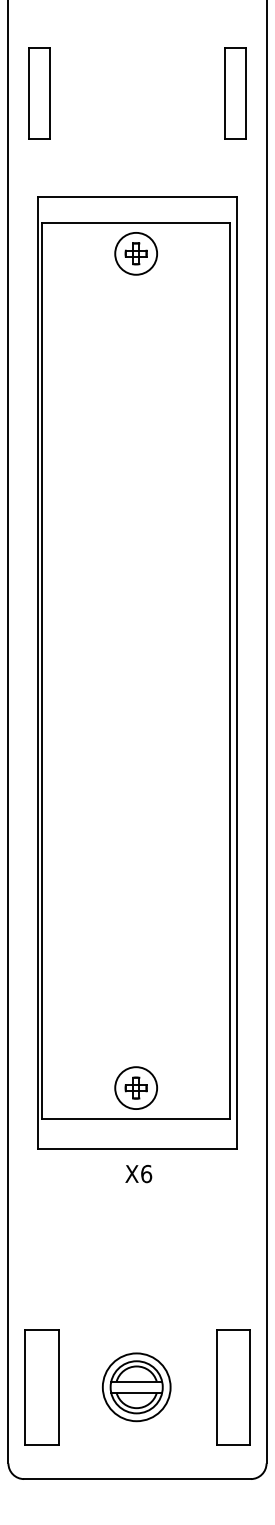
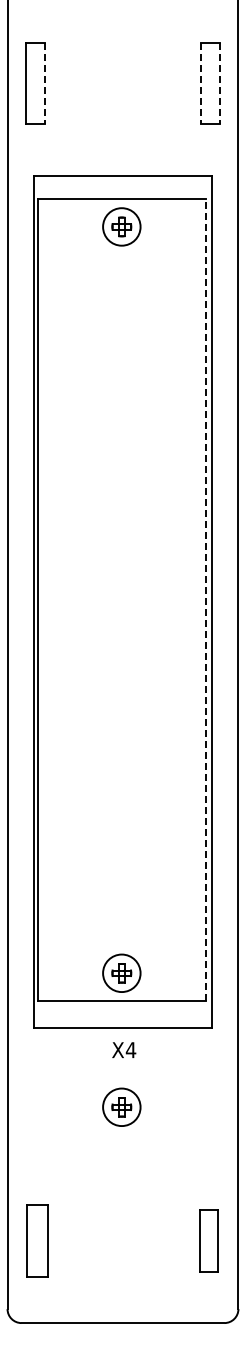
line: (49, 93) -> (44, 83), solid -> dashed
line: (225, 93) -> (201, 83), solid -> dashed
line: (245, 93) -> (219, 83), solid -> dashed
line: (229, 670) -> (205, 599), solid -> dashed
text: (145, 1174) -> (130, 1050), X6 -> X4
part: (135, 1237) -> (121, 1106), added
part: (40, 1386) -> (36, 1240), size x0.7
part: (136, 1386) -> (122, 1240), removed
part: (233, 1386) -> (208, 1240), size x0.6

